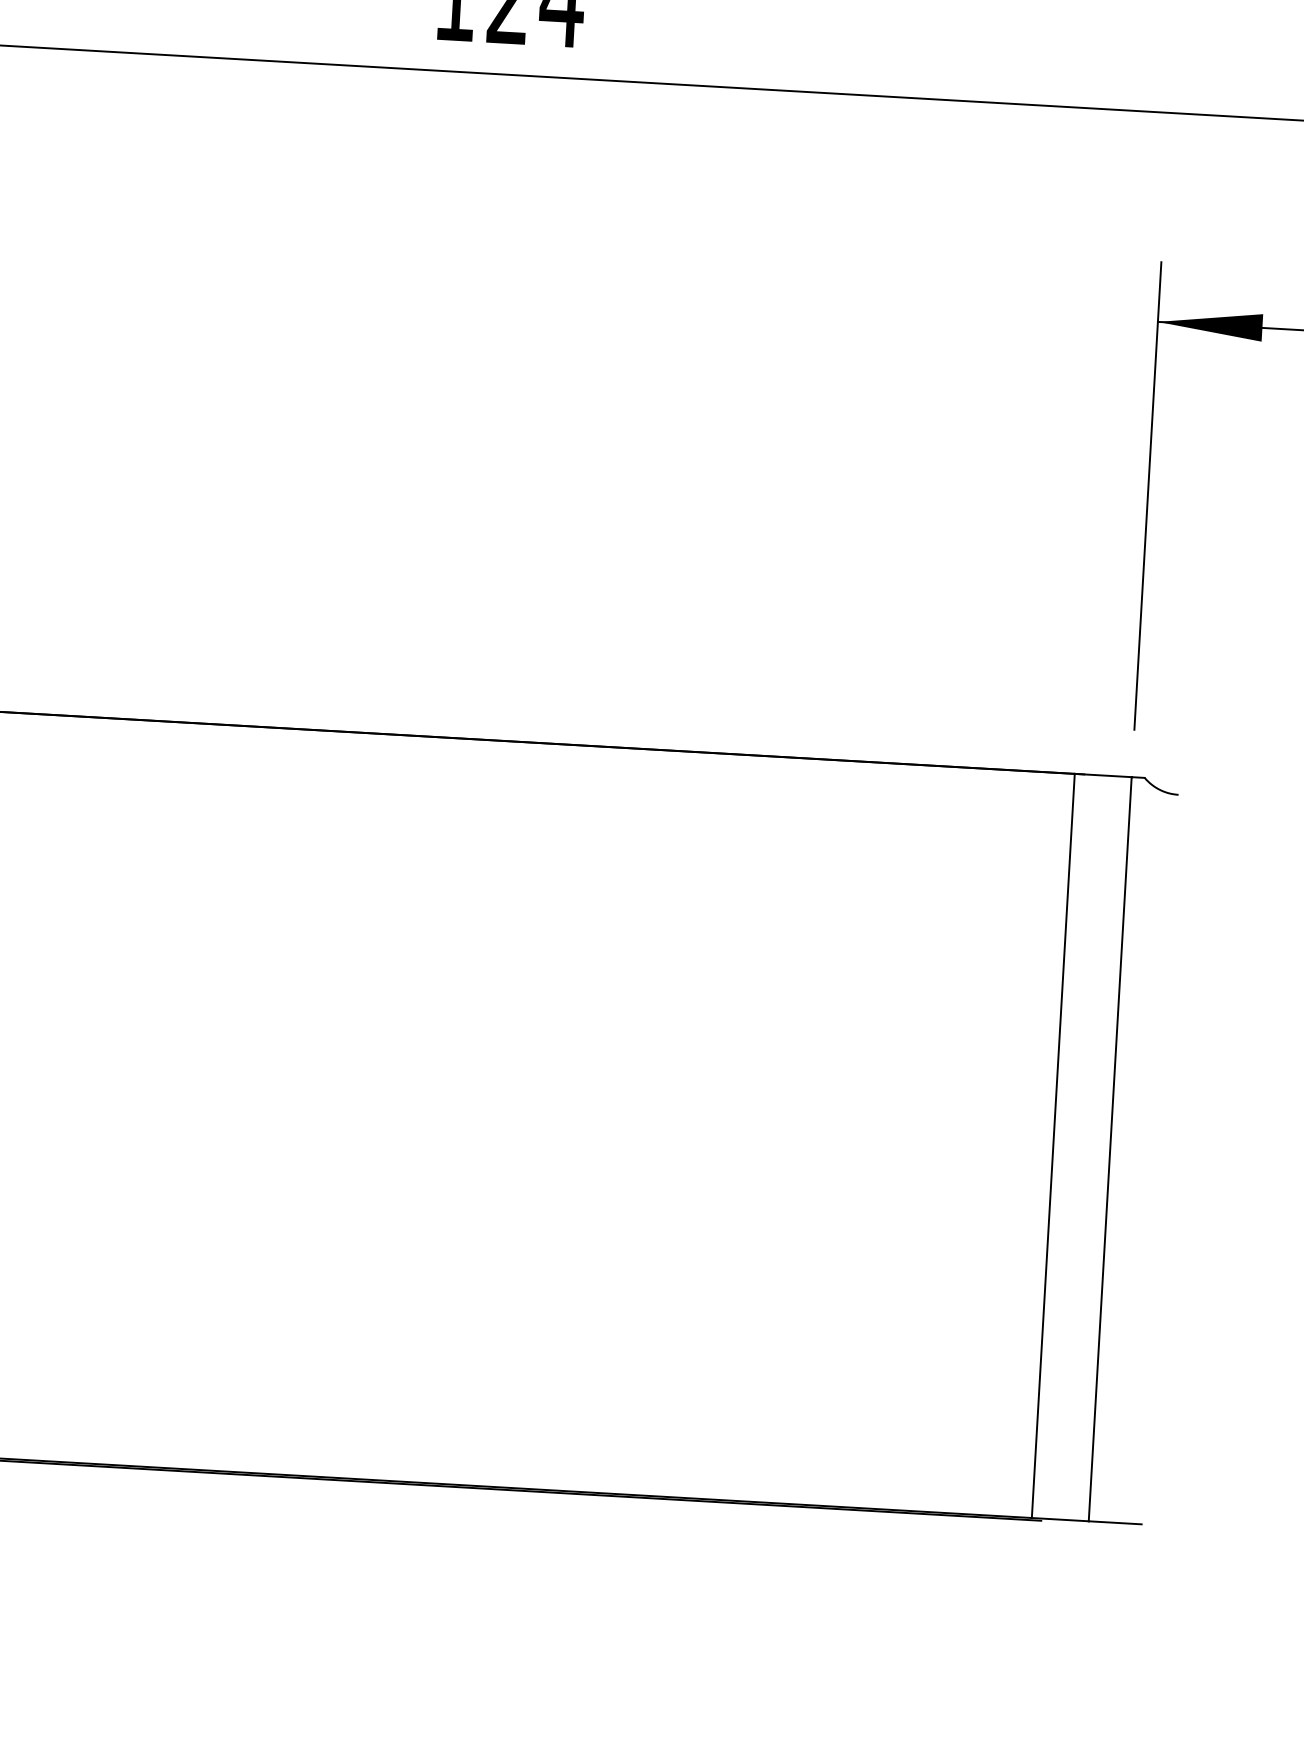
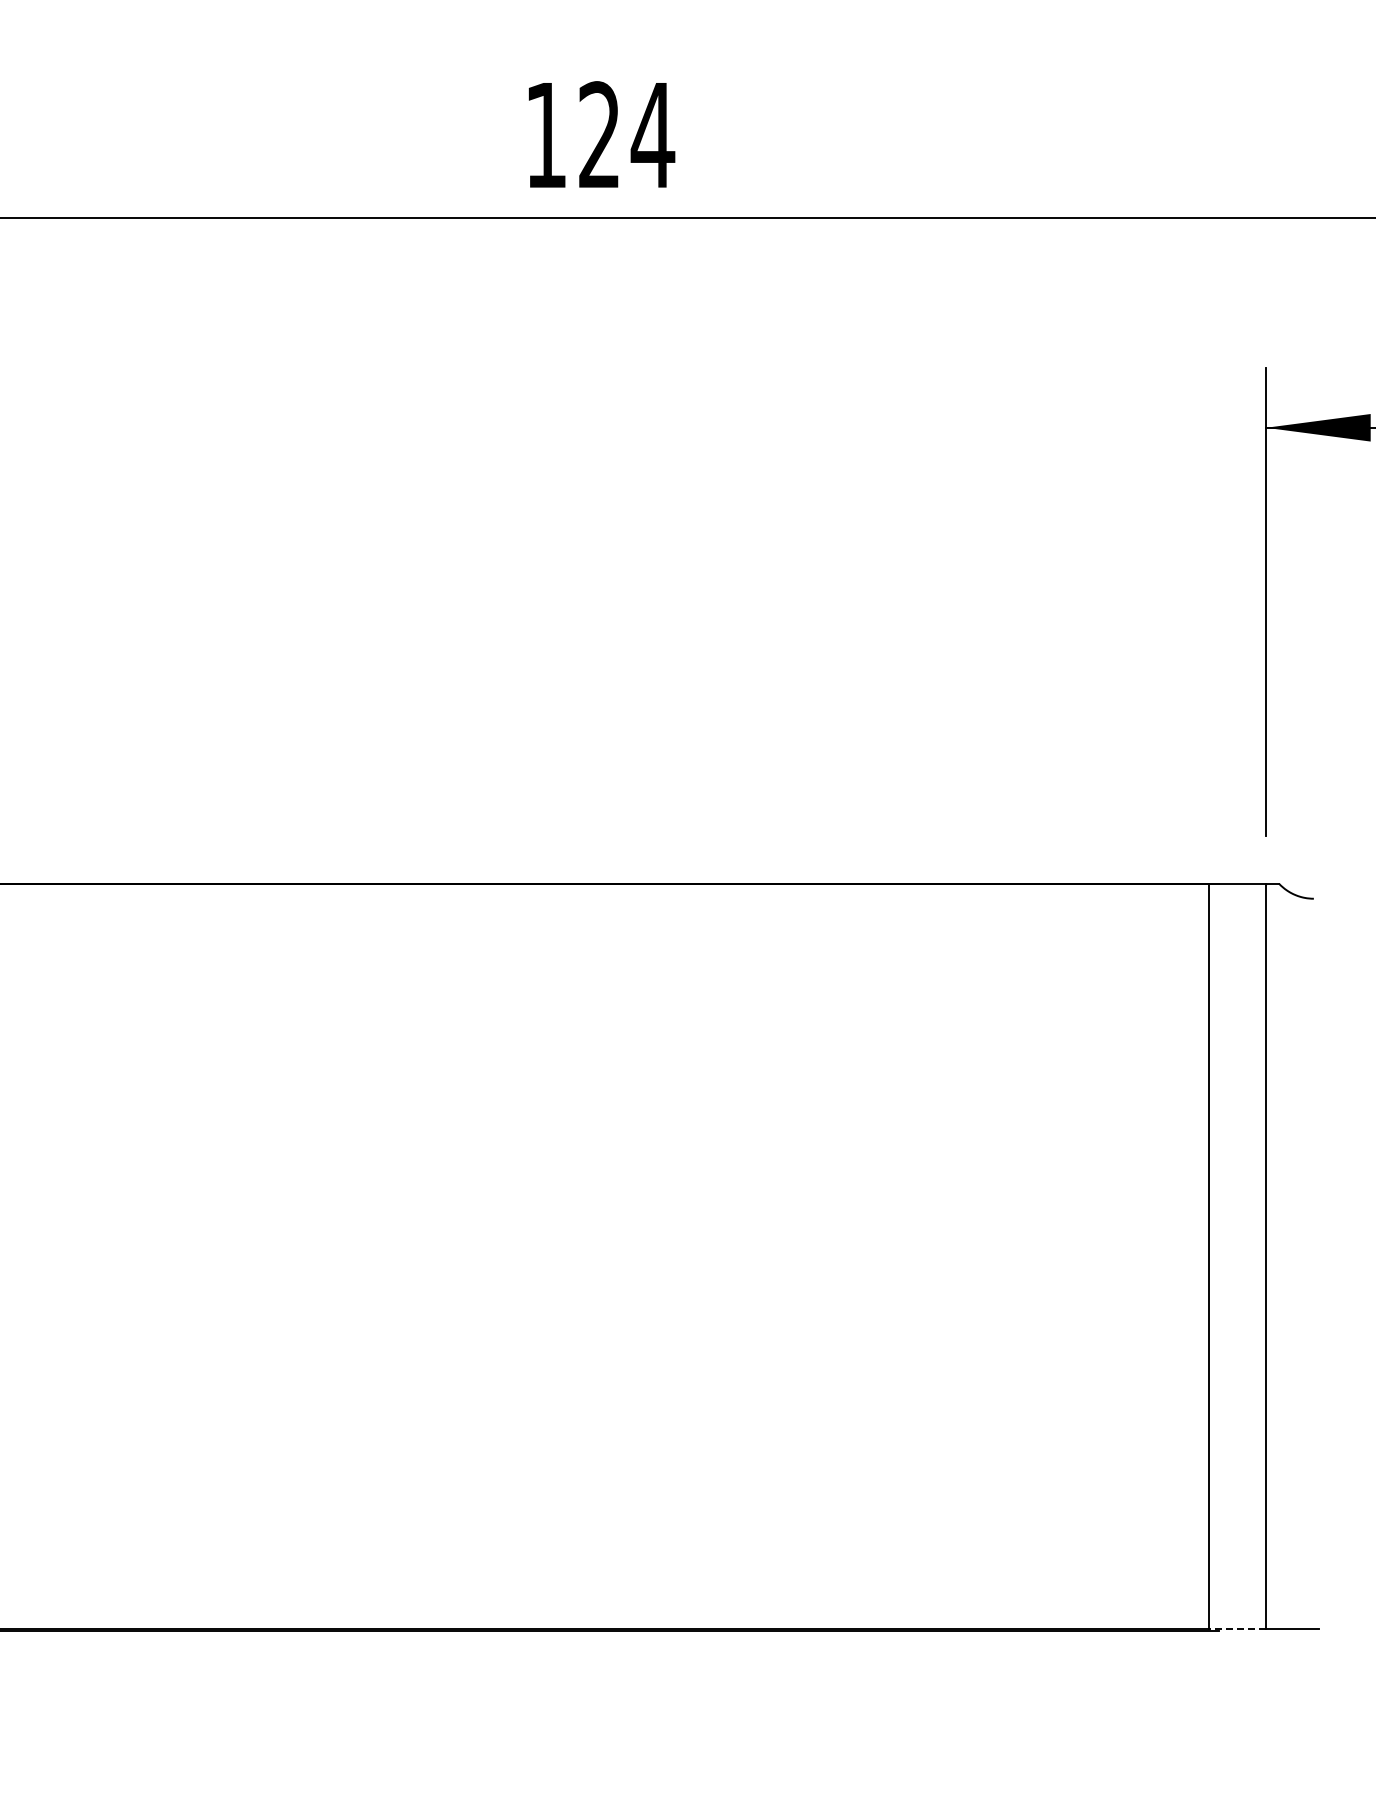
line: (1060, 1519) -> (1237, 1629), solid -> dashed

